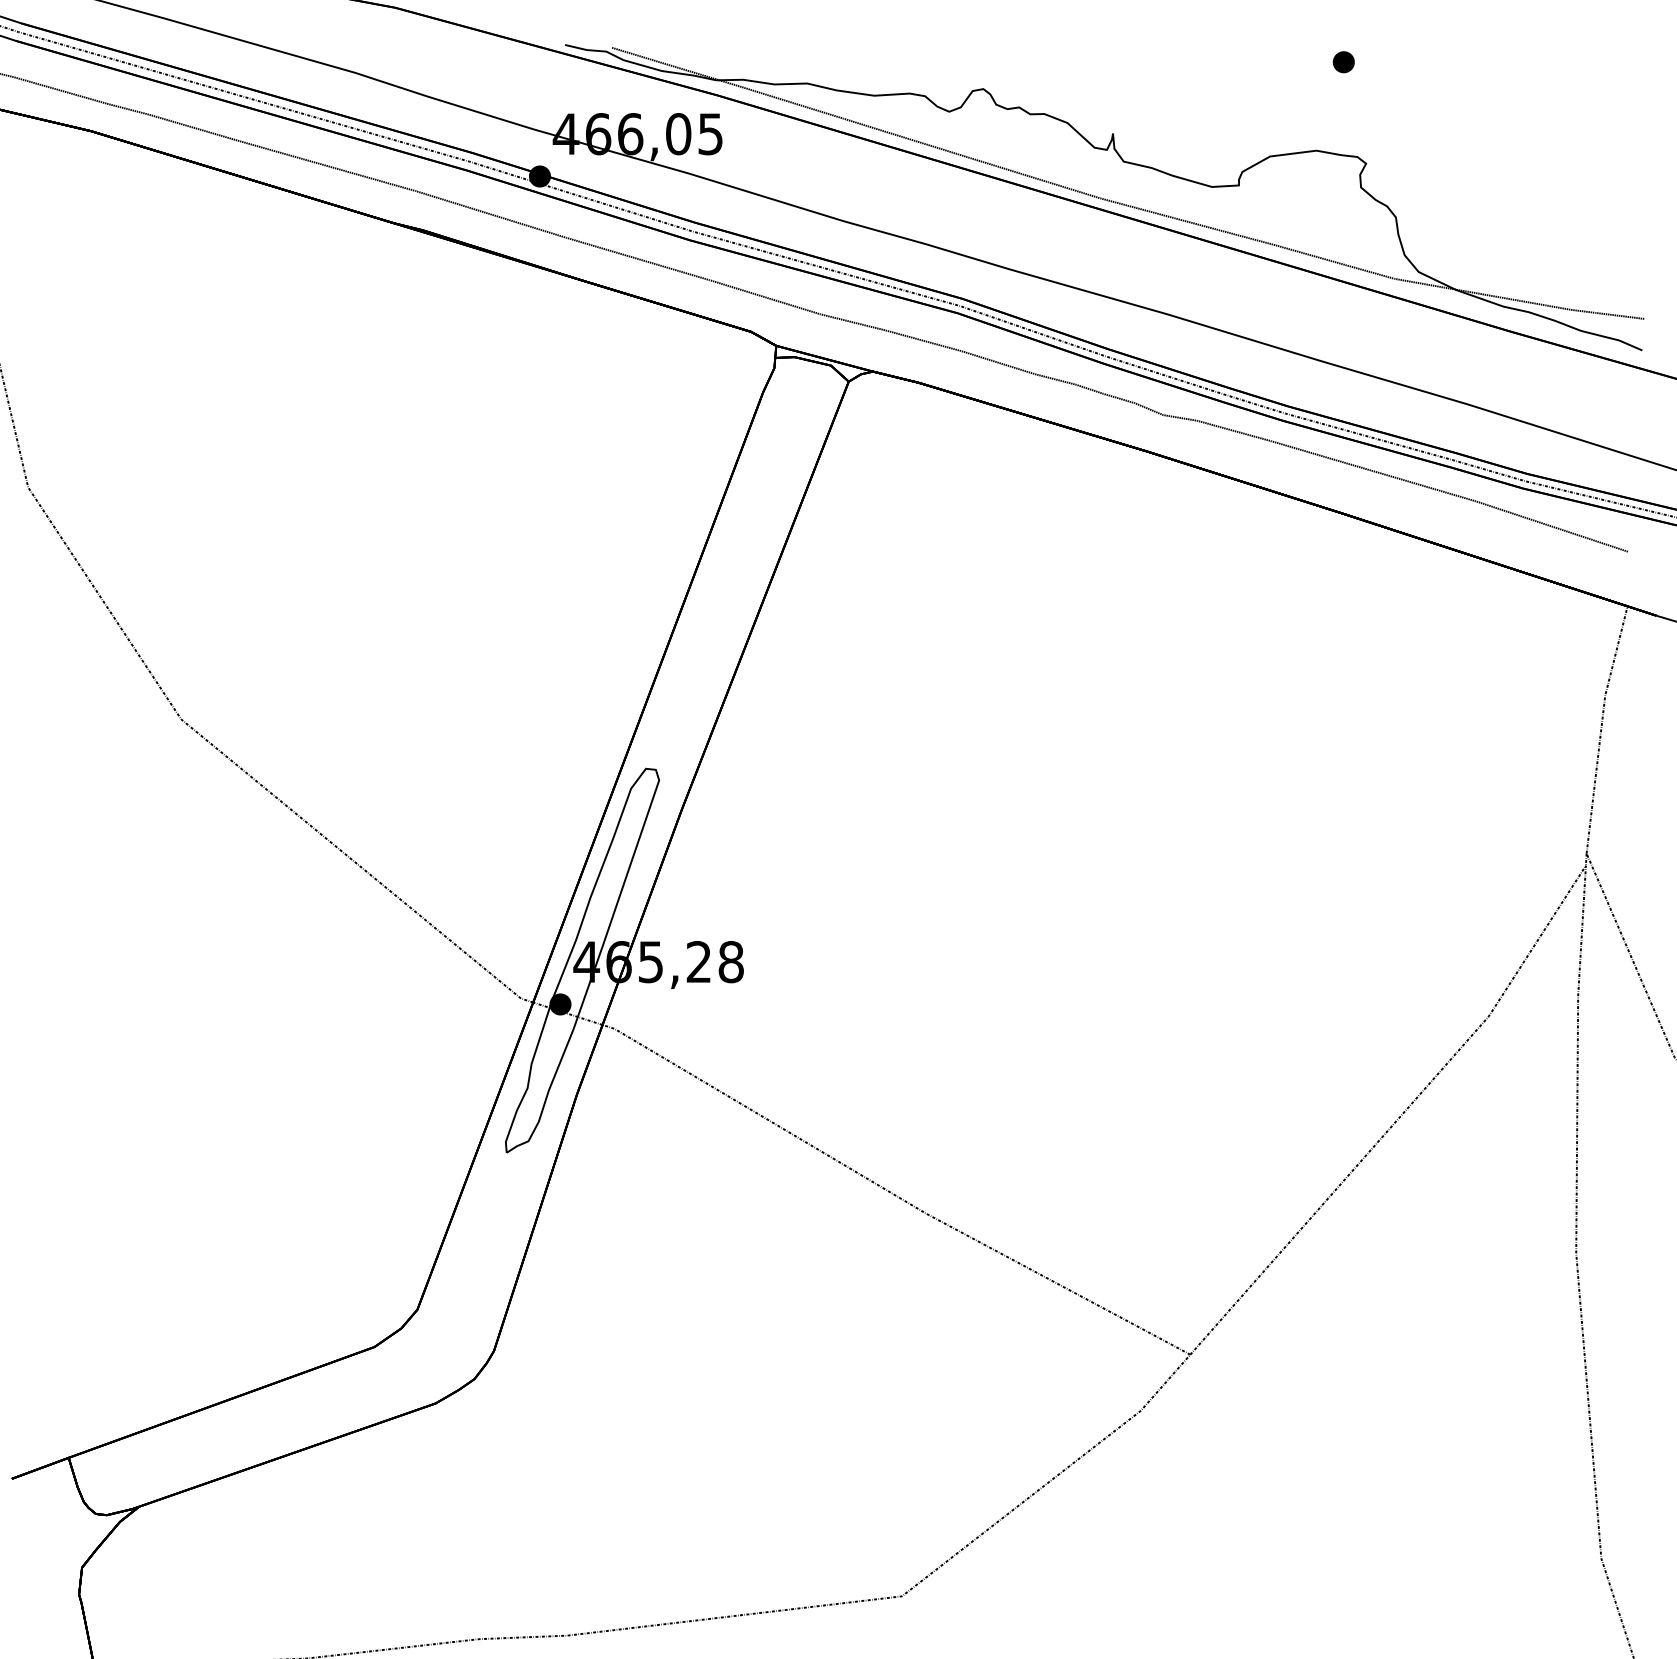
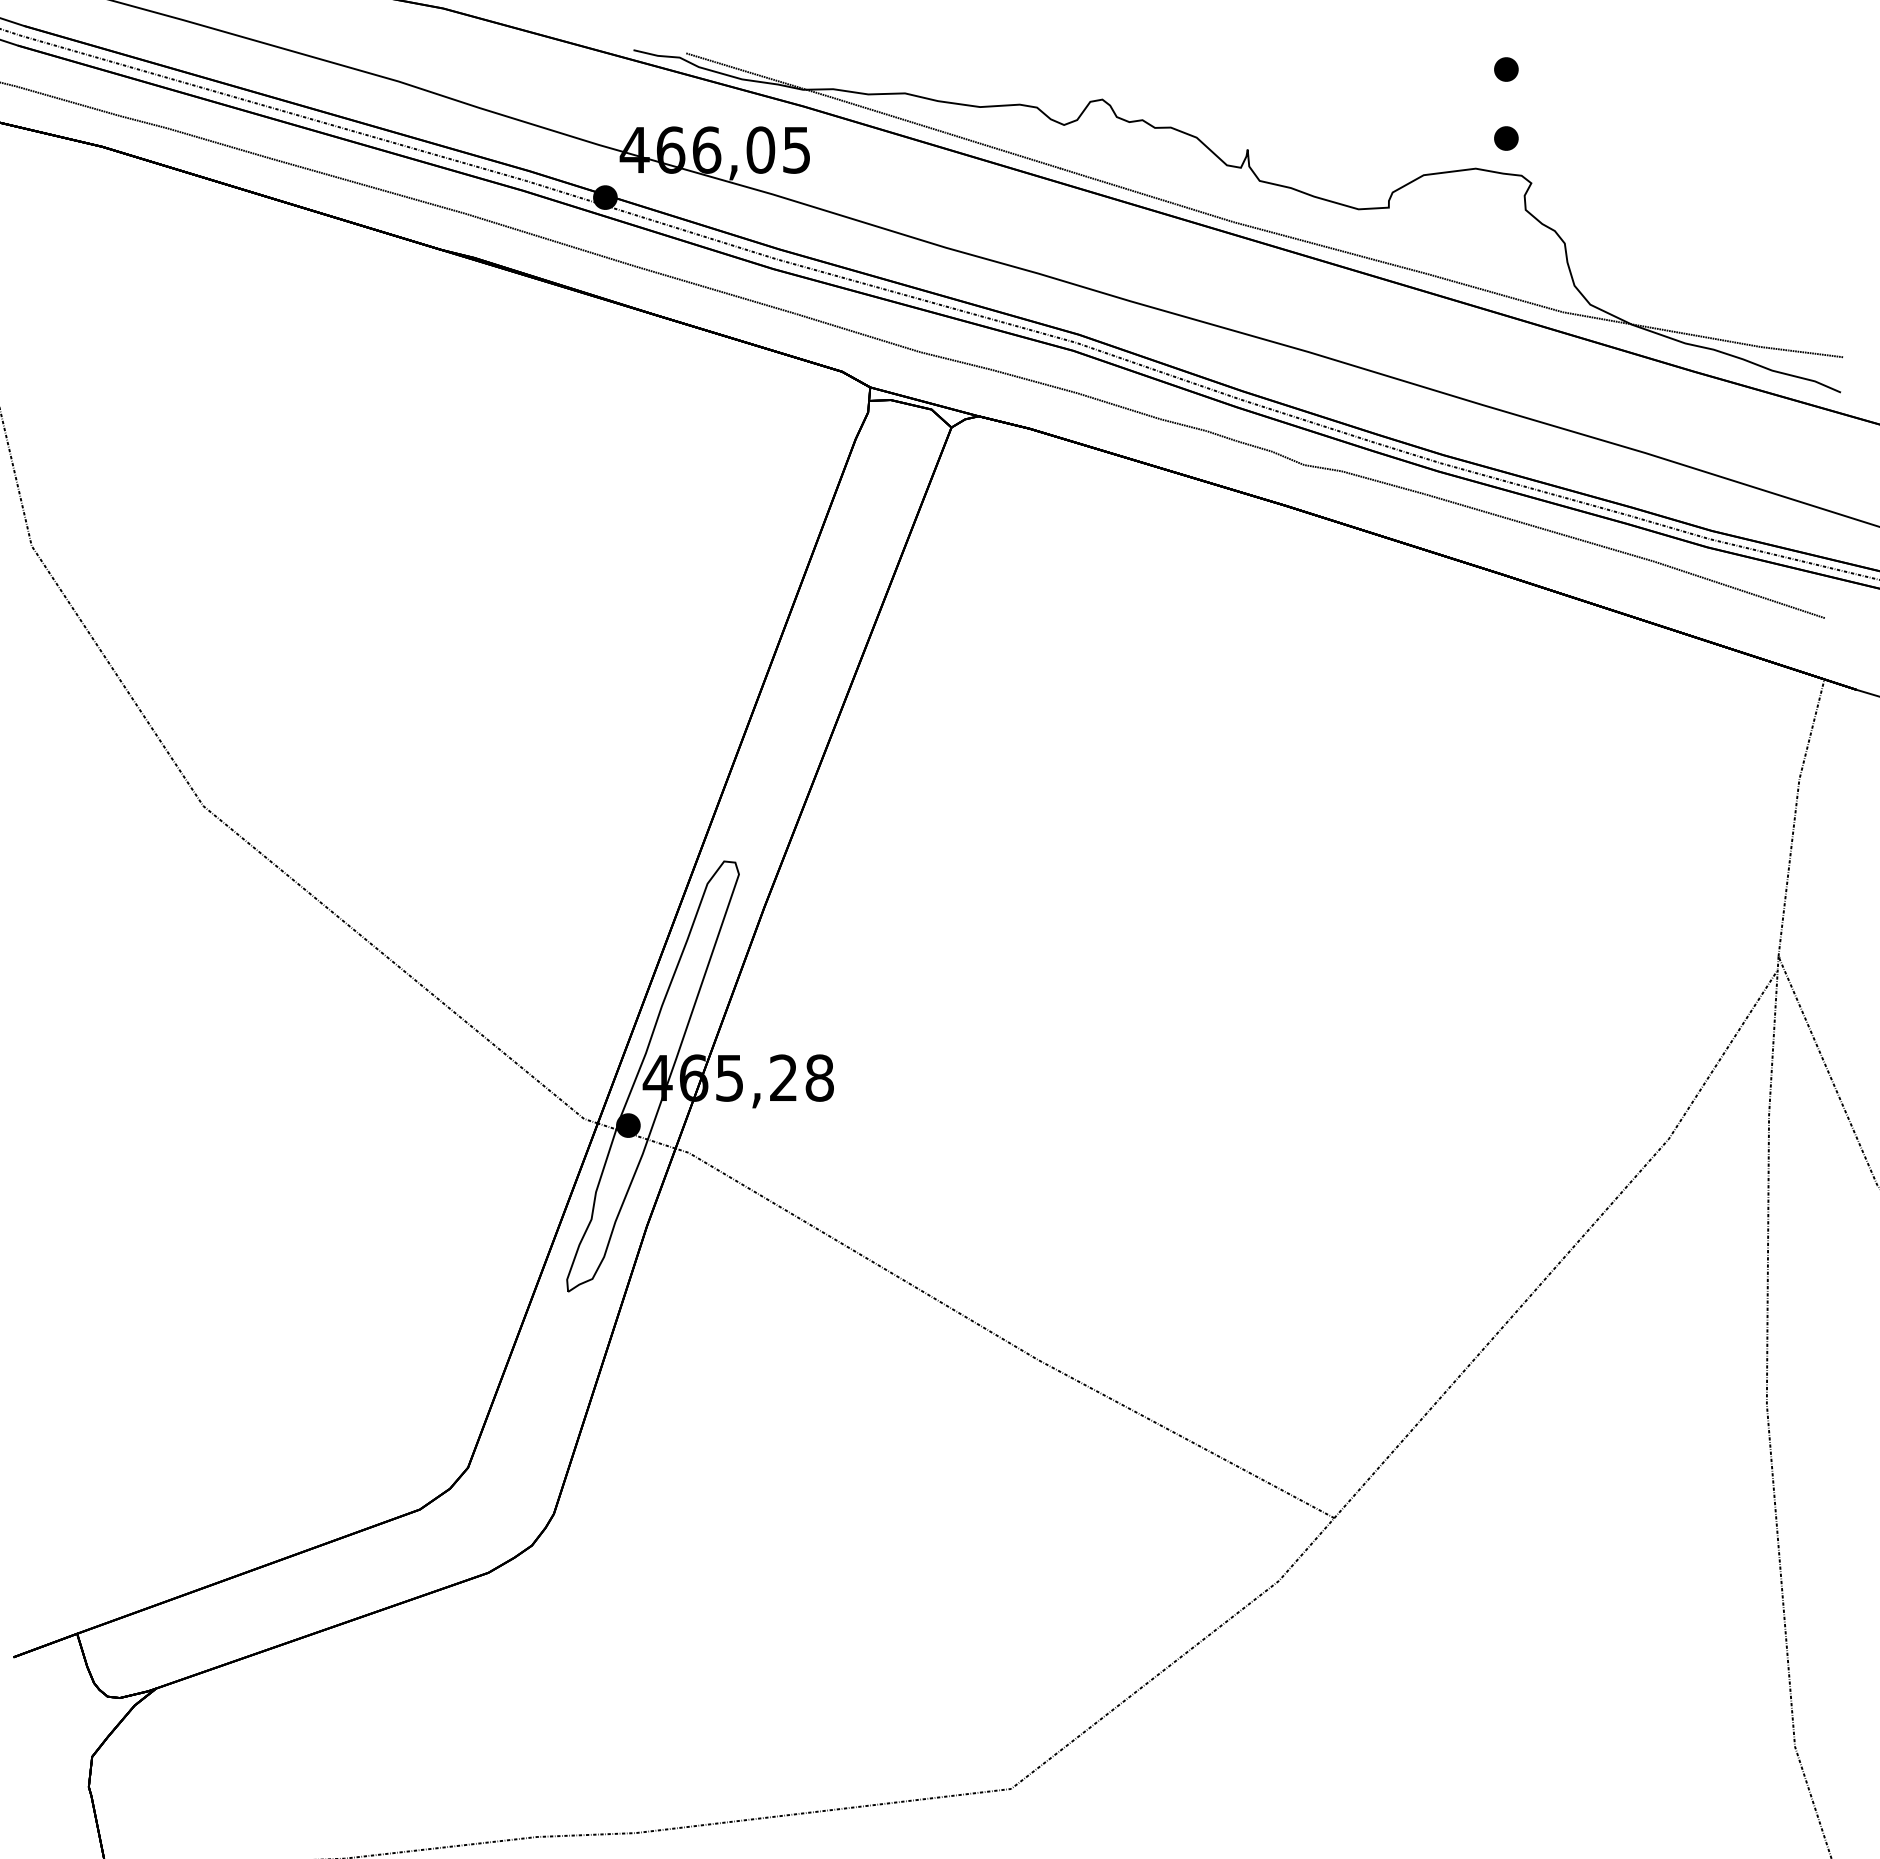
part: (1343, 123) -> (1506, 138), added

